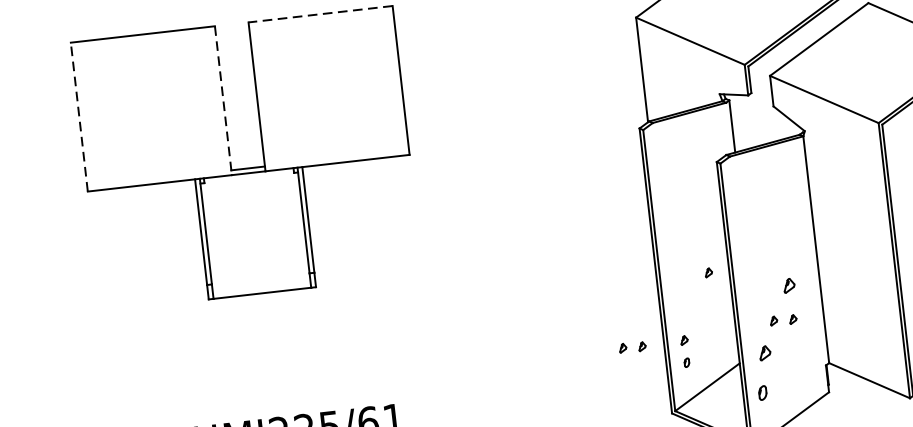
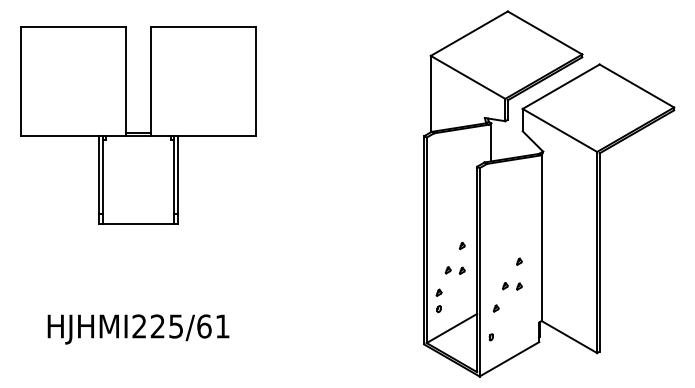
line: (320, 14) -> (203, 27), dashed -> solid
line: (223, 101) -> (126, 82), dashed -> solid
line: (78, 116) -> (20, 81), dashed -> solid
part: (789, 285) -> (519, 261), size x0.62
part: (631, 347) -> (454, 270), moved
part: (763, 353) -> (495, 308), size x0.62
part: (761, 393) -> (490, 337), size x0.62

